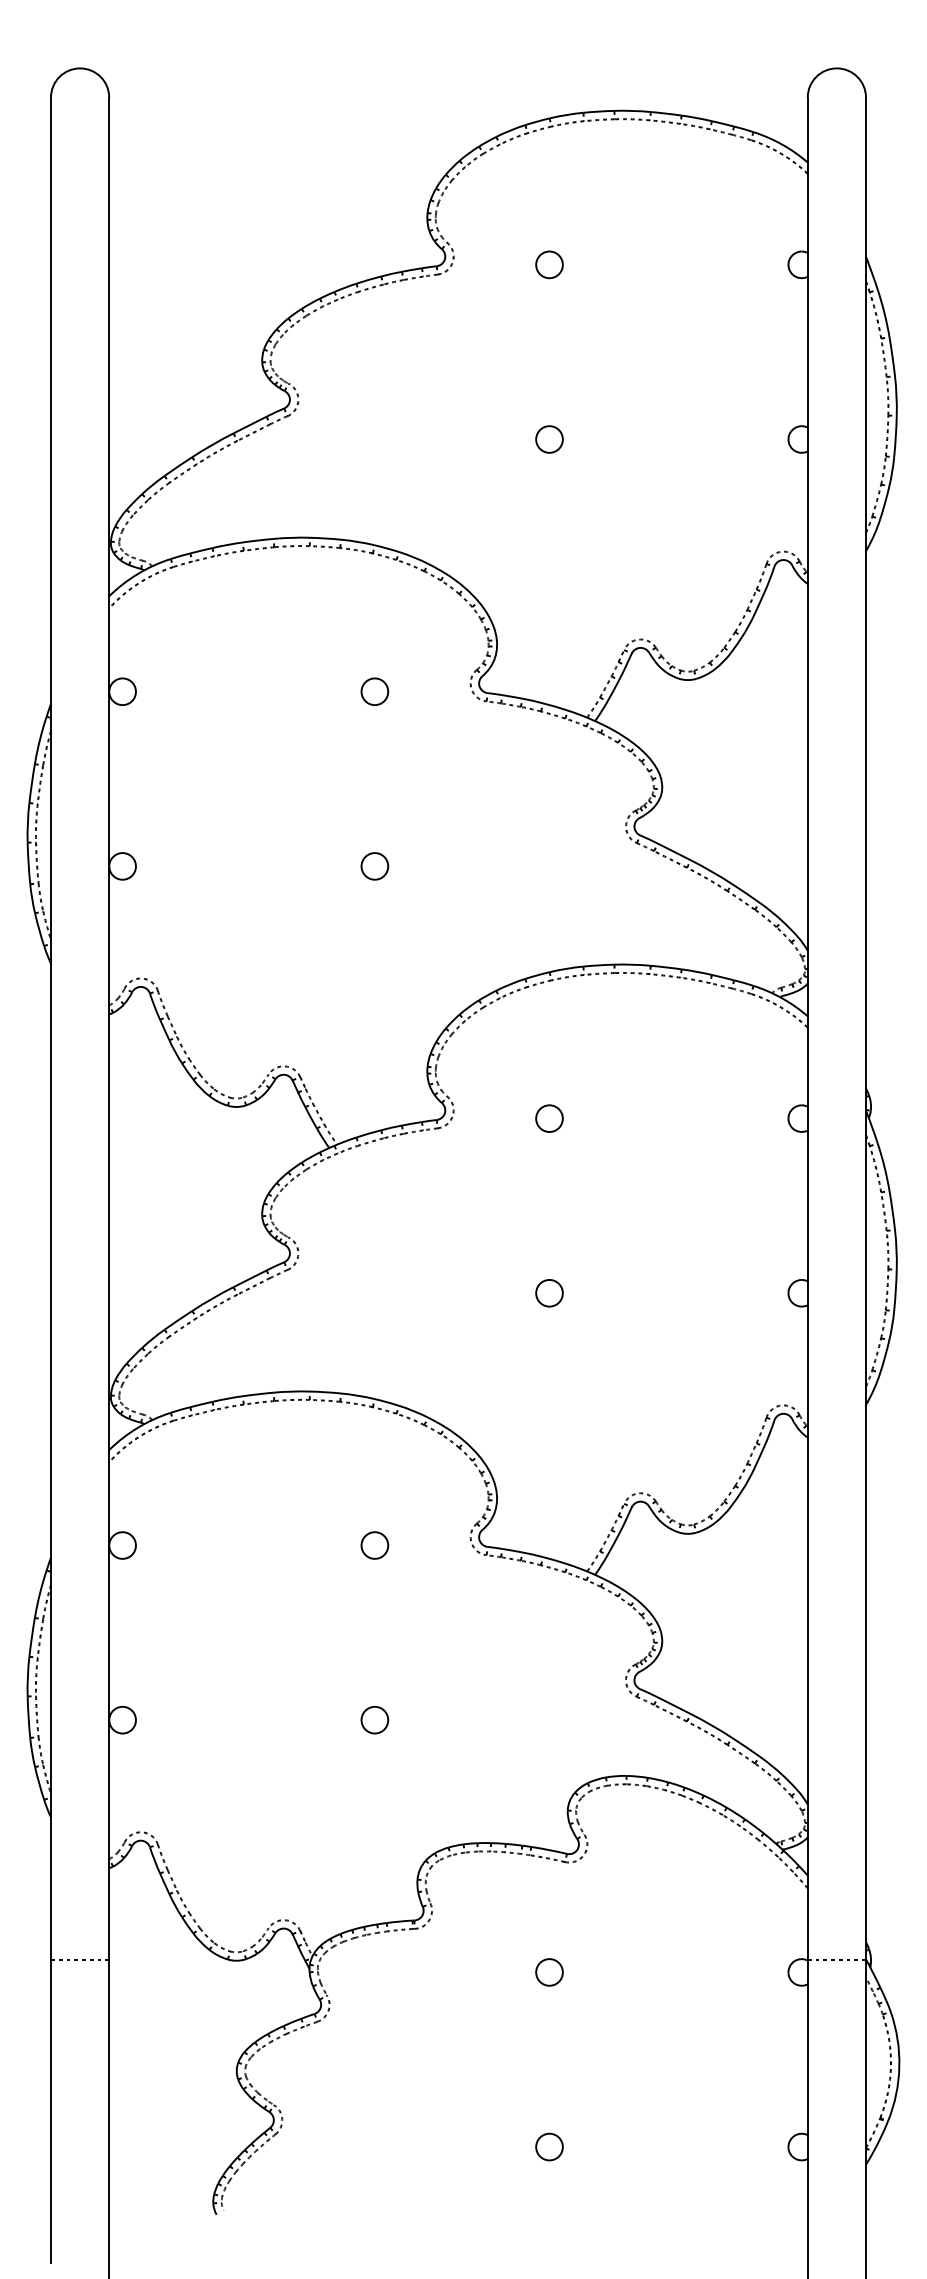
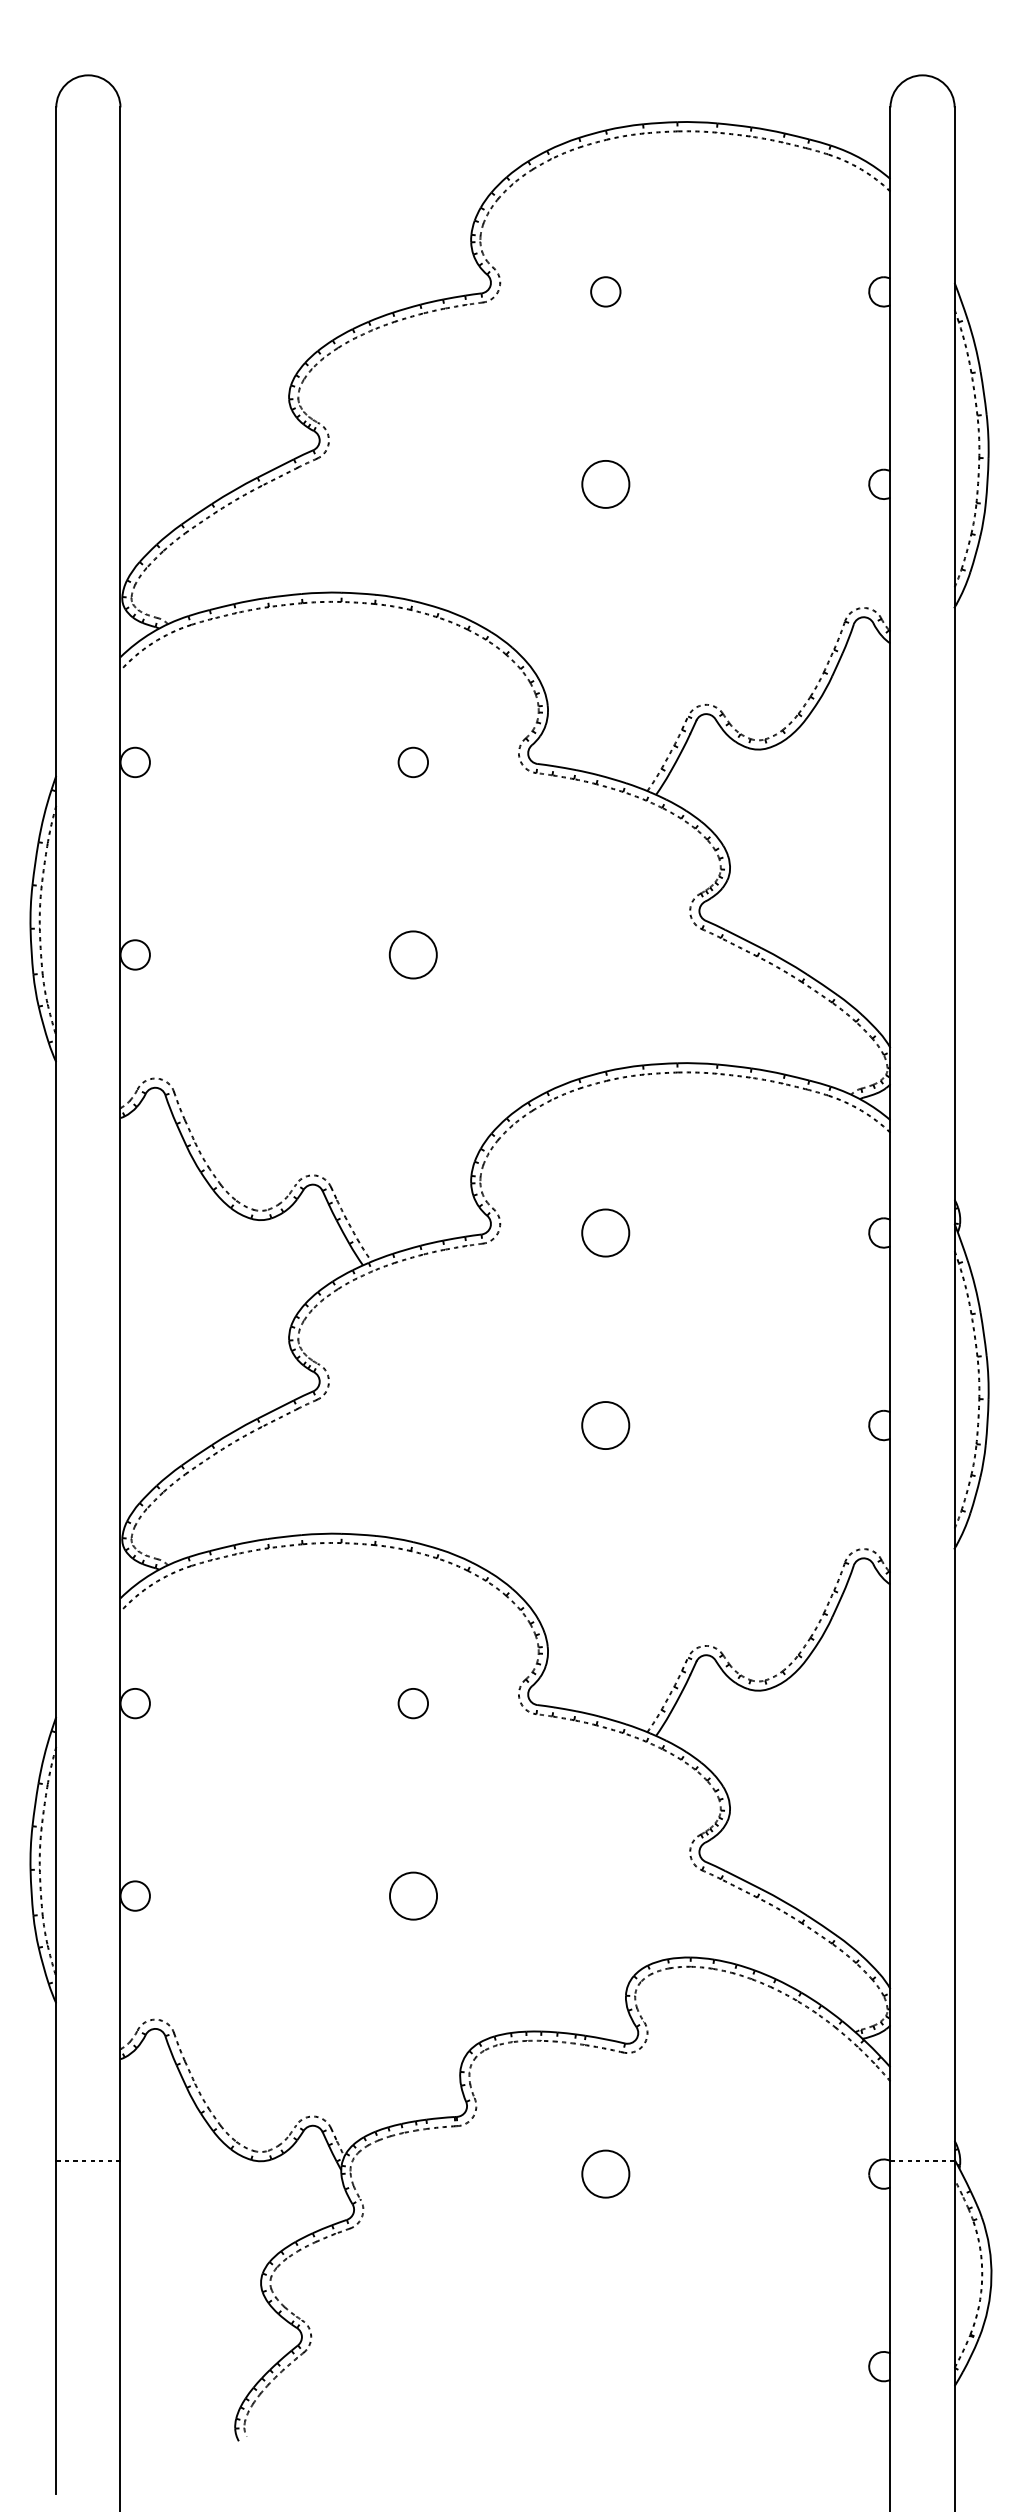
circle: (549, 439) -> (605, 484), size x1.6
circle: (375, 865) -> (413, 954), size x1.6
circle: (549, 1118) -> (605, 1232), size x1.6
circle: (549, 1293) -> (605, 1425), size x1.6
circle: (374, 1719) -> (412, 1895), size x1.6
circle: (549, 1971) -> (605, 2173), size x1.6
circle: (549, 2146) -> (605, 2366), removed

